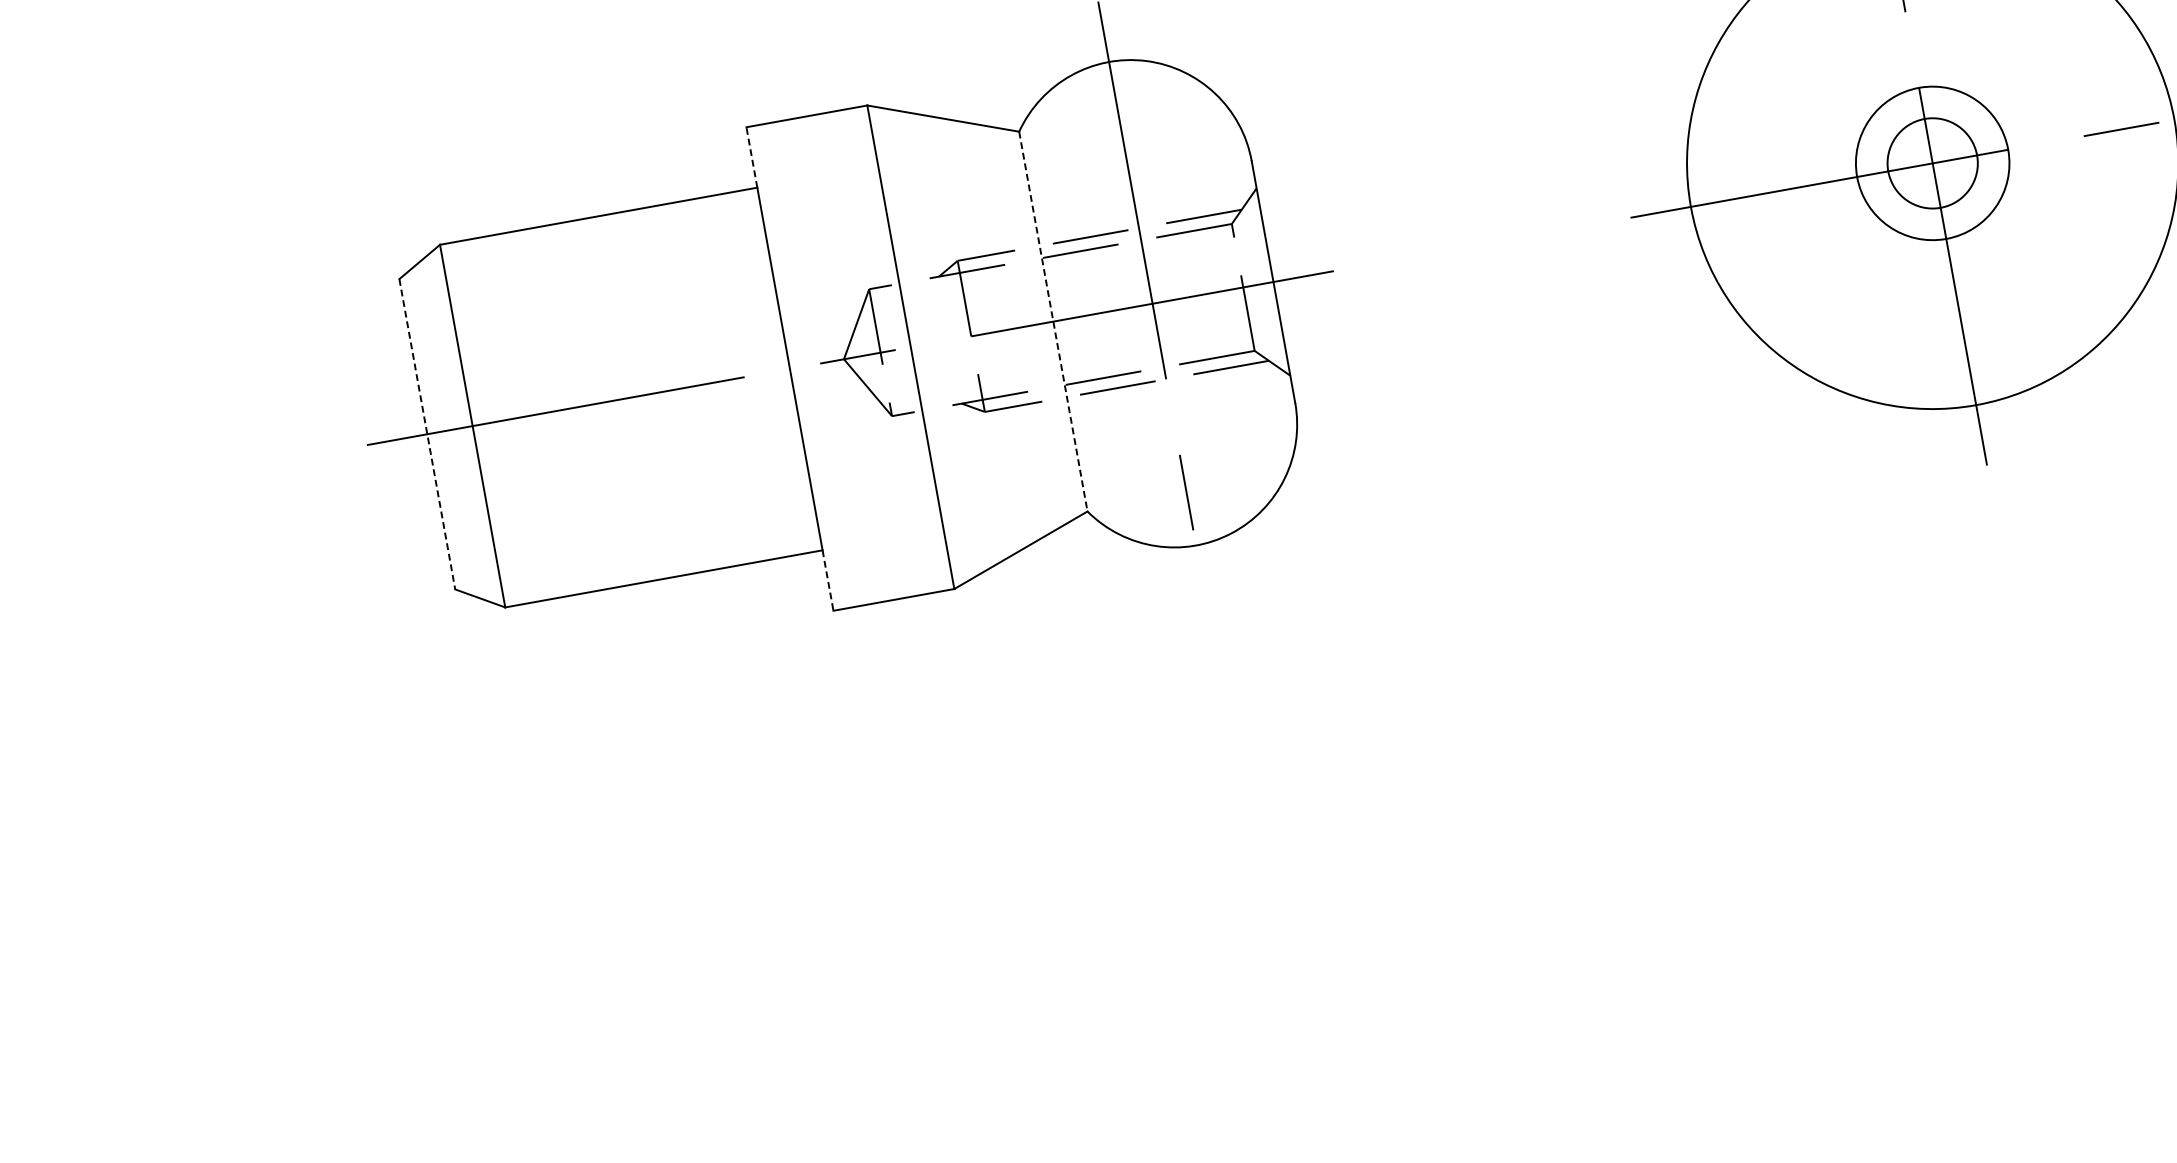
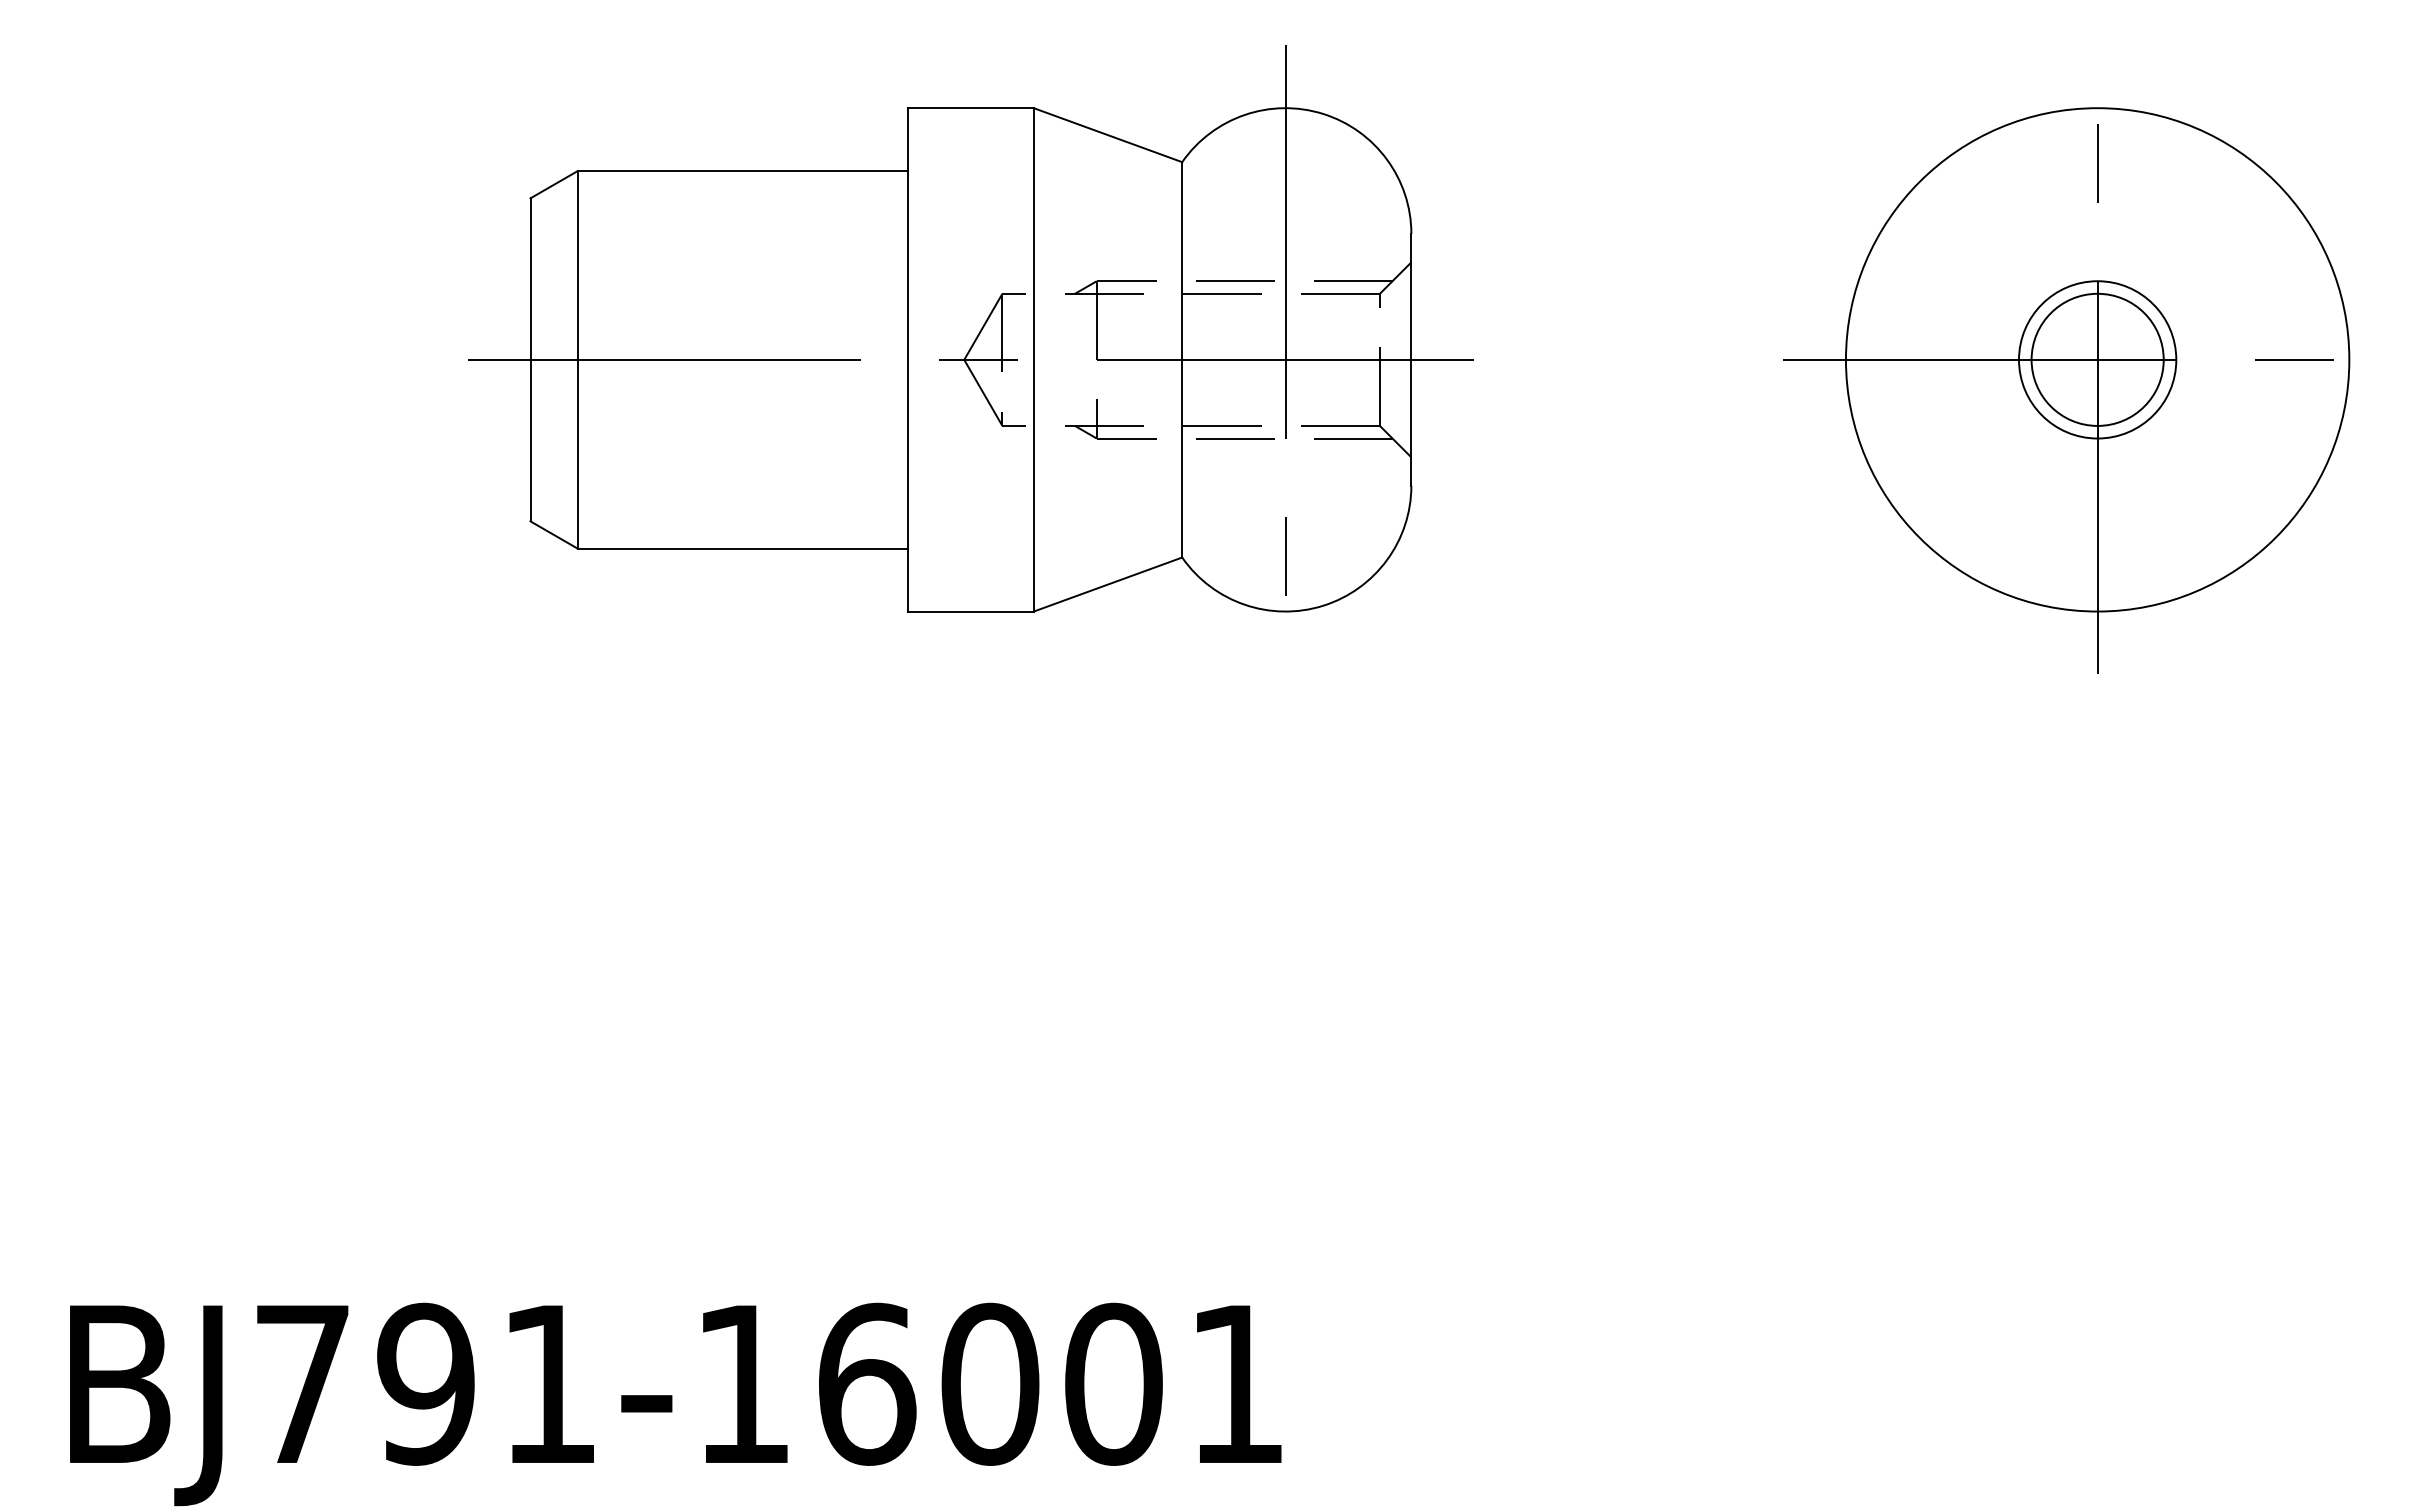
line: (752, 157) -> (908, 139), dashed -> solid
circle: (1932, 163) -> (2097, 359), size x1.43
line: (1053, 321) -> (1182, 359), dashed -> solid
line: (427, 433) -> (530, 359), dashed -> solid
line: (828, 580) -> (908, 580), dashed -> solid

